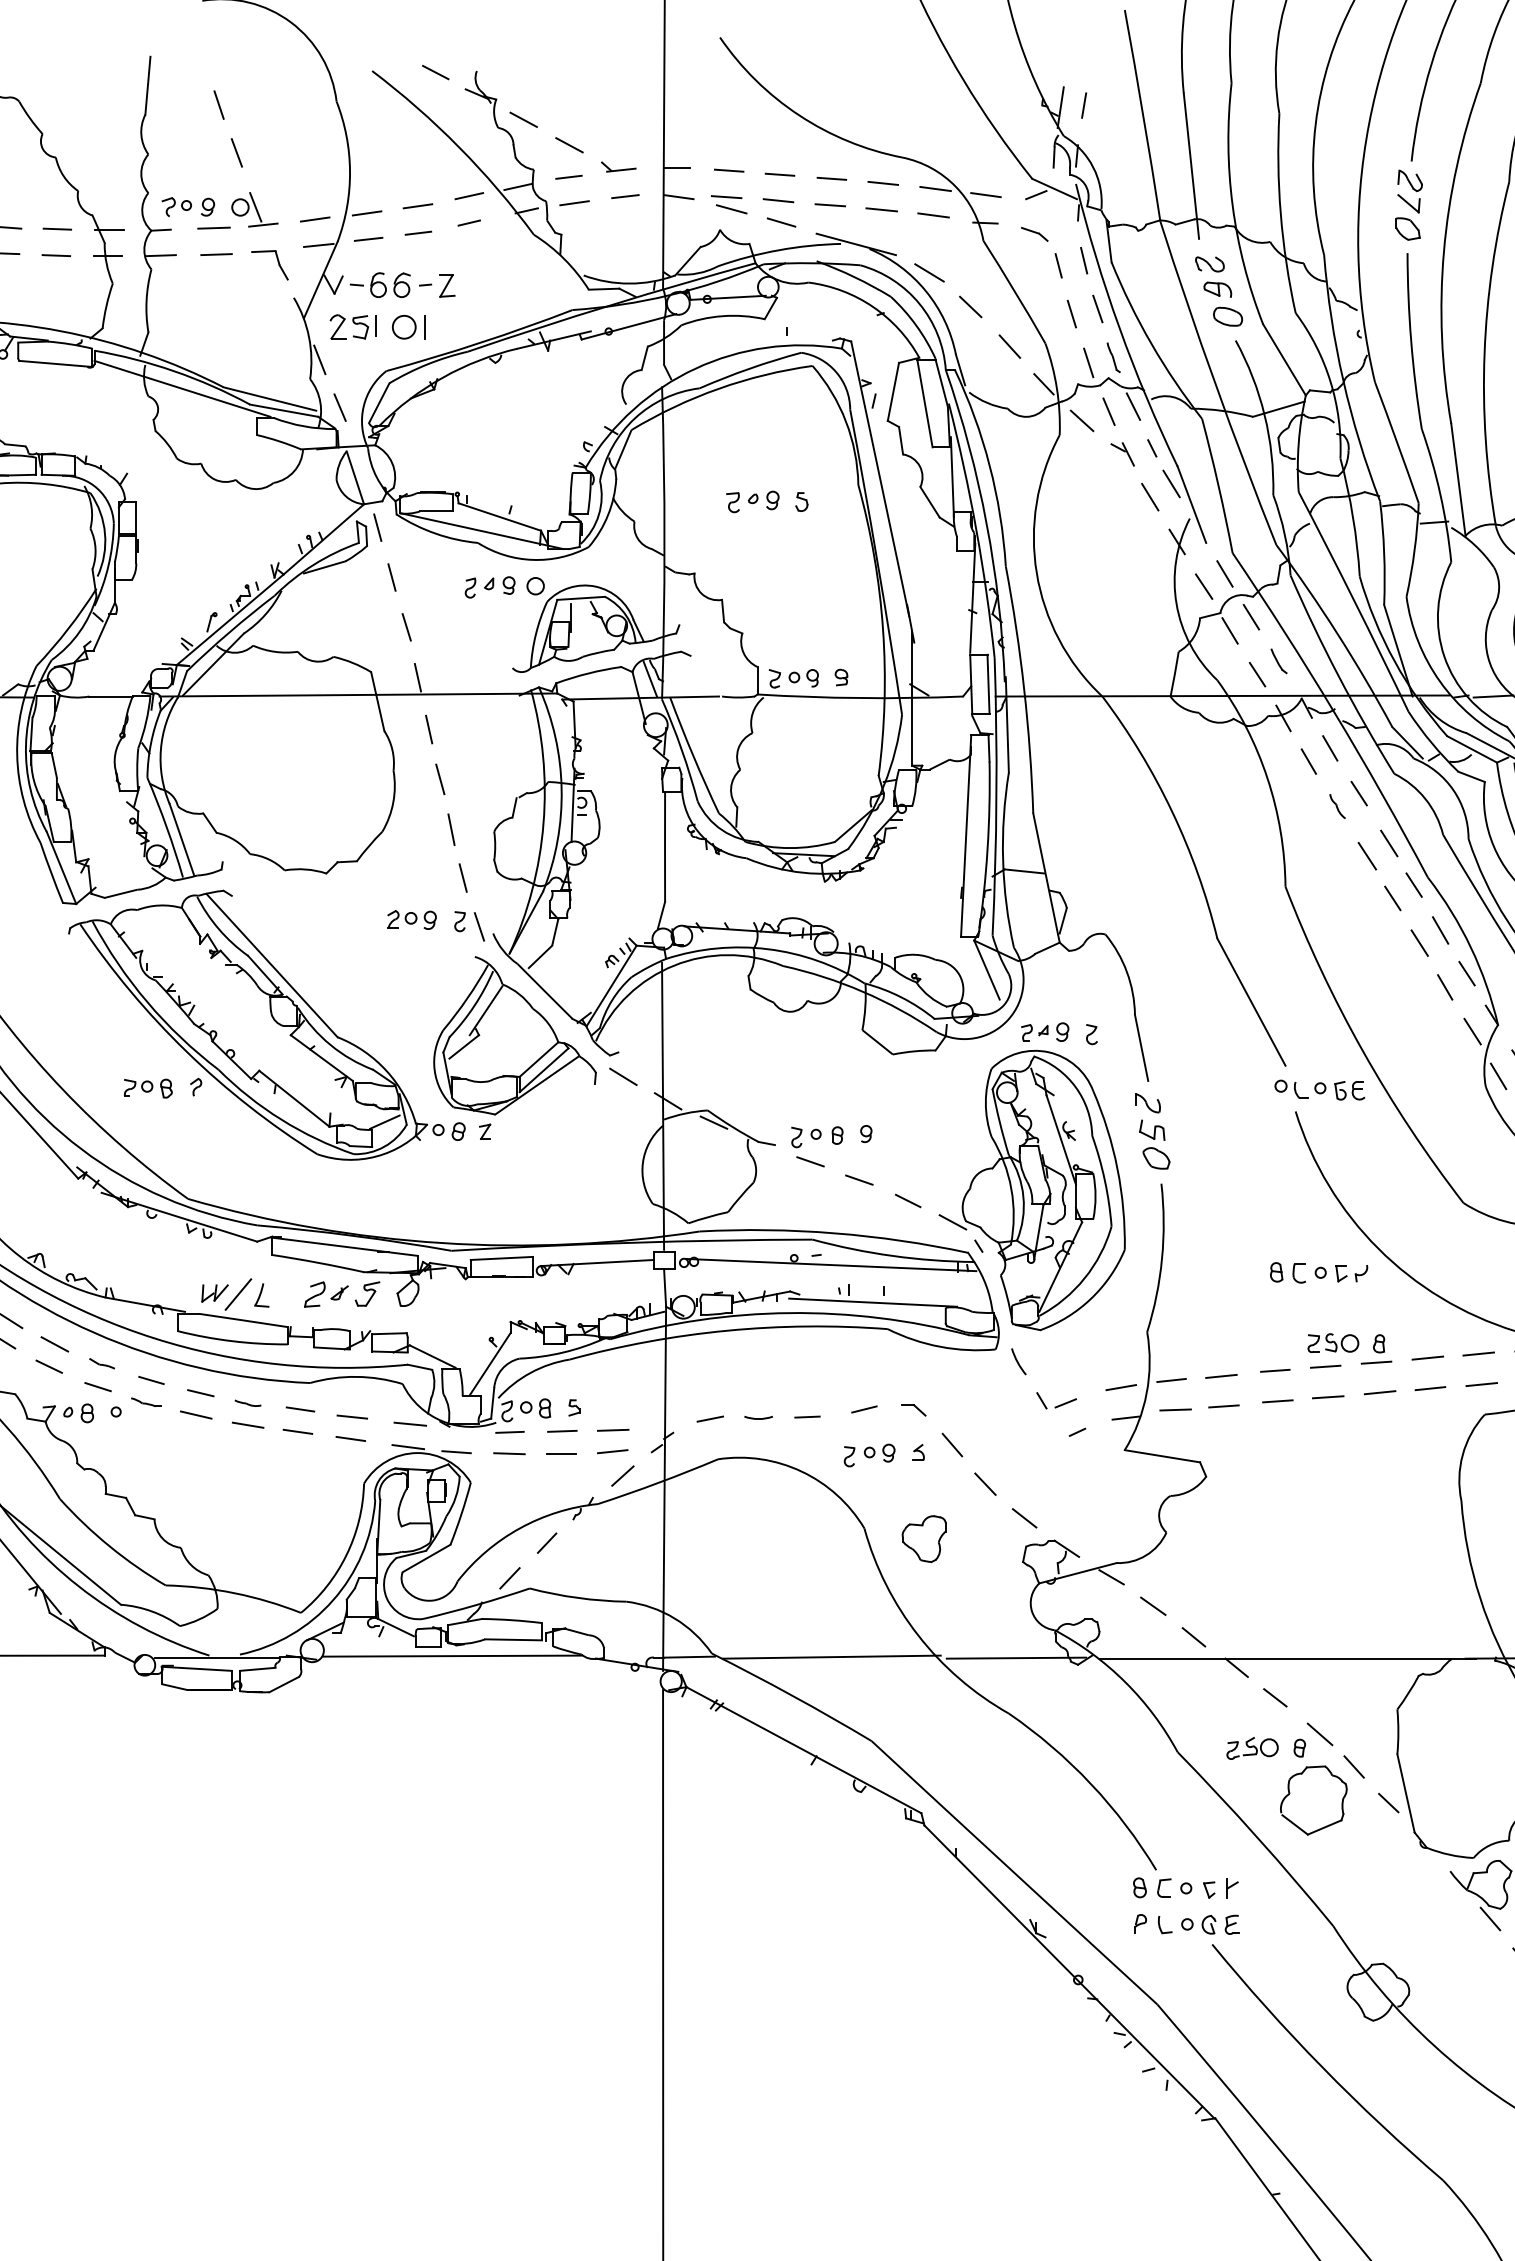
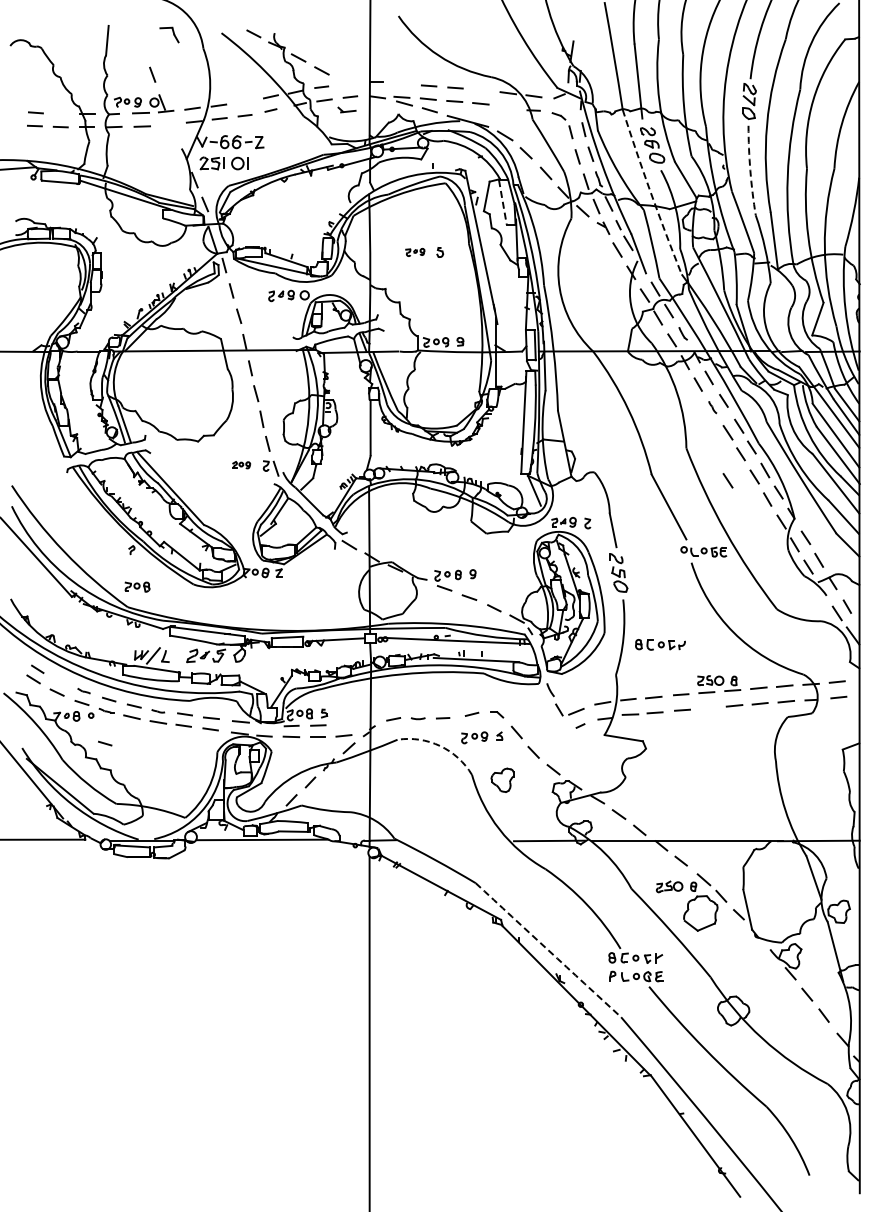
line: (218, 105) -> (143, 50), removed
line: (1083, 105) -> (583, 50), removed
part: (617, 166) -> (346, 109), moved
line: (729, 169) -> (403, 83), removed
line: (882, 183) -> (481, 90), removed
line: (417, 205) -> (244, 101), removed
line: (932, 215) -> (506, 106), removed
line: (57, 228) -> (61, 113), removed
part: (269, 264) -> (169, 34), moved
arc: (1411, 340) -> (750, 170), solid -> dashed
arc: (1214, 384) -> (650, 192), solid -> dashed
line: (924, 403) -> (502, 202), solid -> dashed
part: (753, 501) -> (415, 252), size x0.7
part: (411, 918) -> (241, 464), size x0.7
line: (1366, 949) -> (727, 480), added
part: (148, 1087) -> (137, 586), moved
part: (1319, 1272) -> (660, 644), moved
line: (53, 1342) -> (59, 680), removed
line: (1326, 1395) -> (707, 707), removed
part: (1055, 1399) -> (569, 709), size x1.4
line: (611, 1429) -> (343, 724), removed
line: (144, 1466) -> (105, 743), added
arc: (802, 1472) -> (440, 746), solid -> dashed
line: (831, 1657) -> (455, 840), removed
arc: (1014, 1873) -> (548, 950), solid -> dashed

